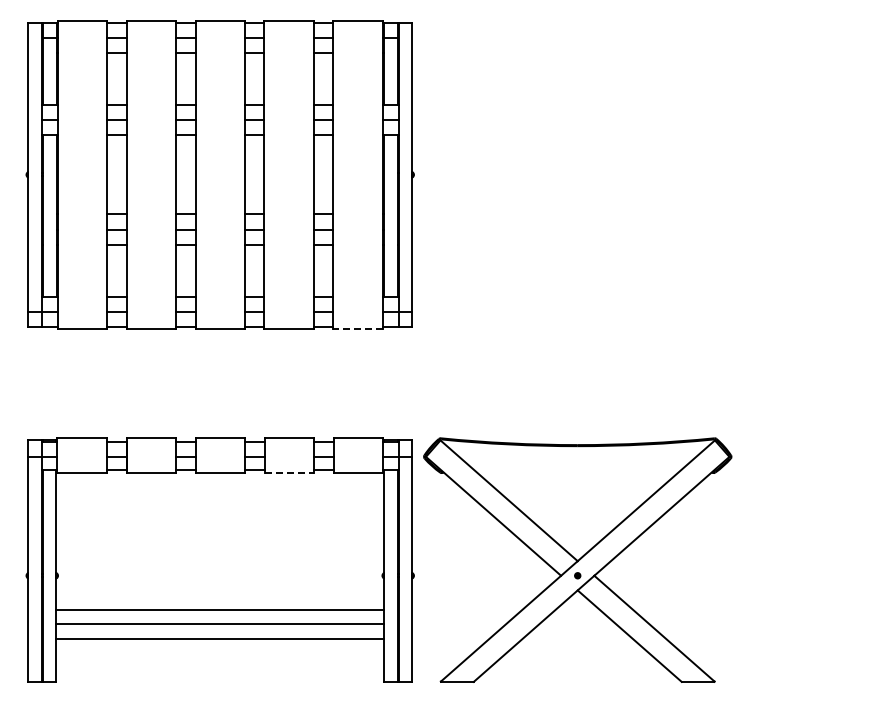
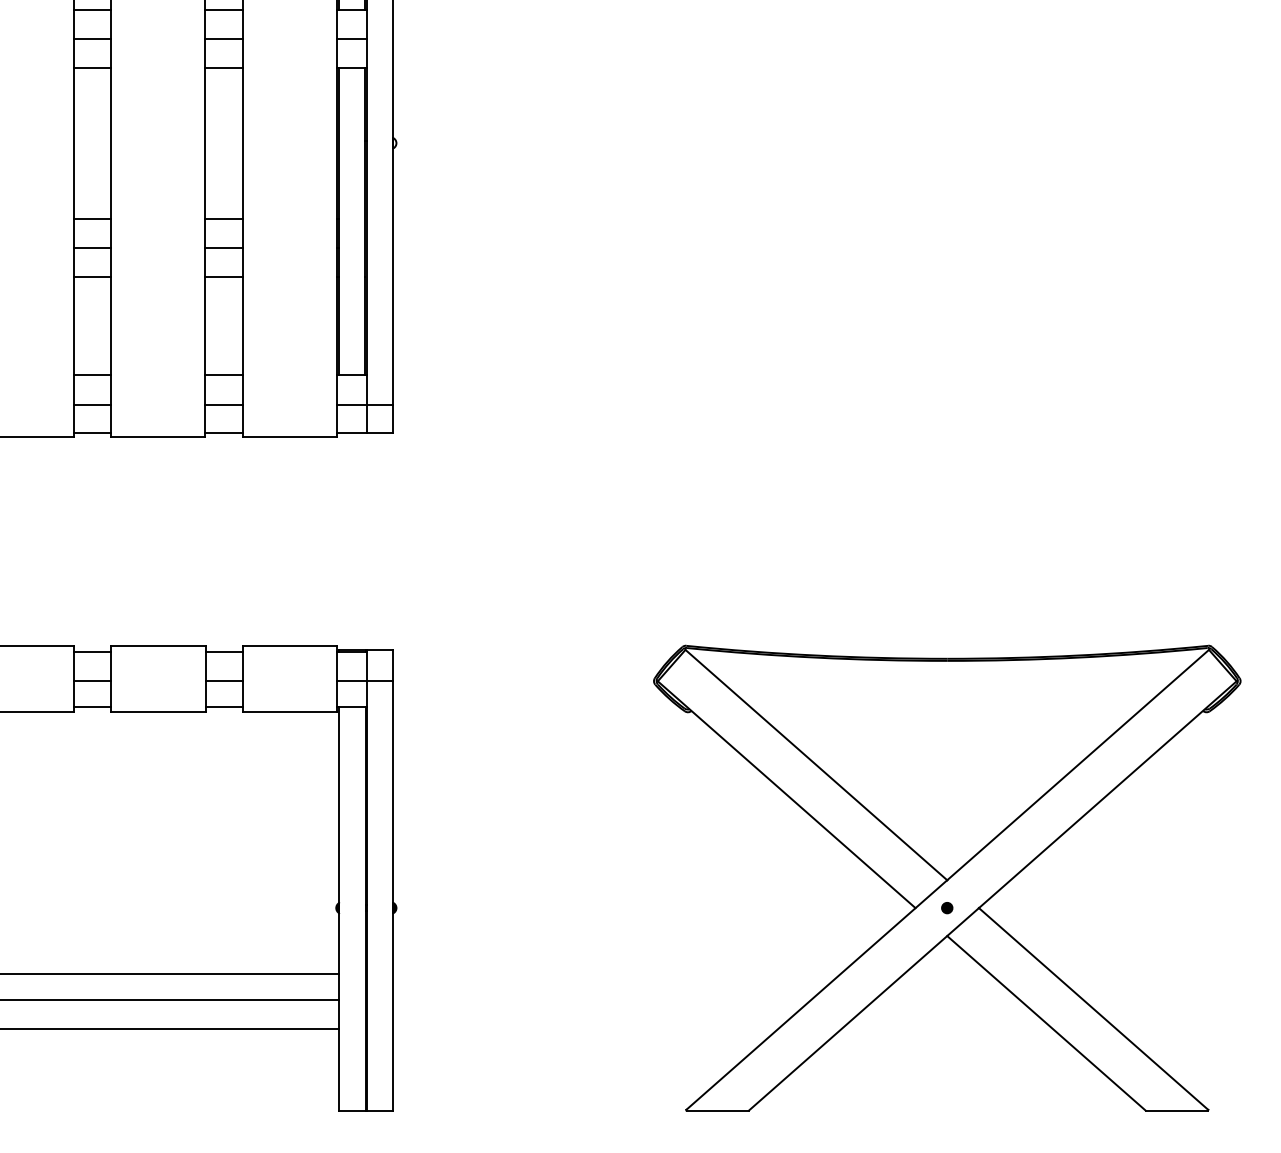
line: (357, 328) -> (288, 436), dashed -> solid
line: (289, 473) -> (158, 713), dashed -> solid
part: (577, 559) -> (946, 877), moved

